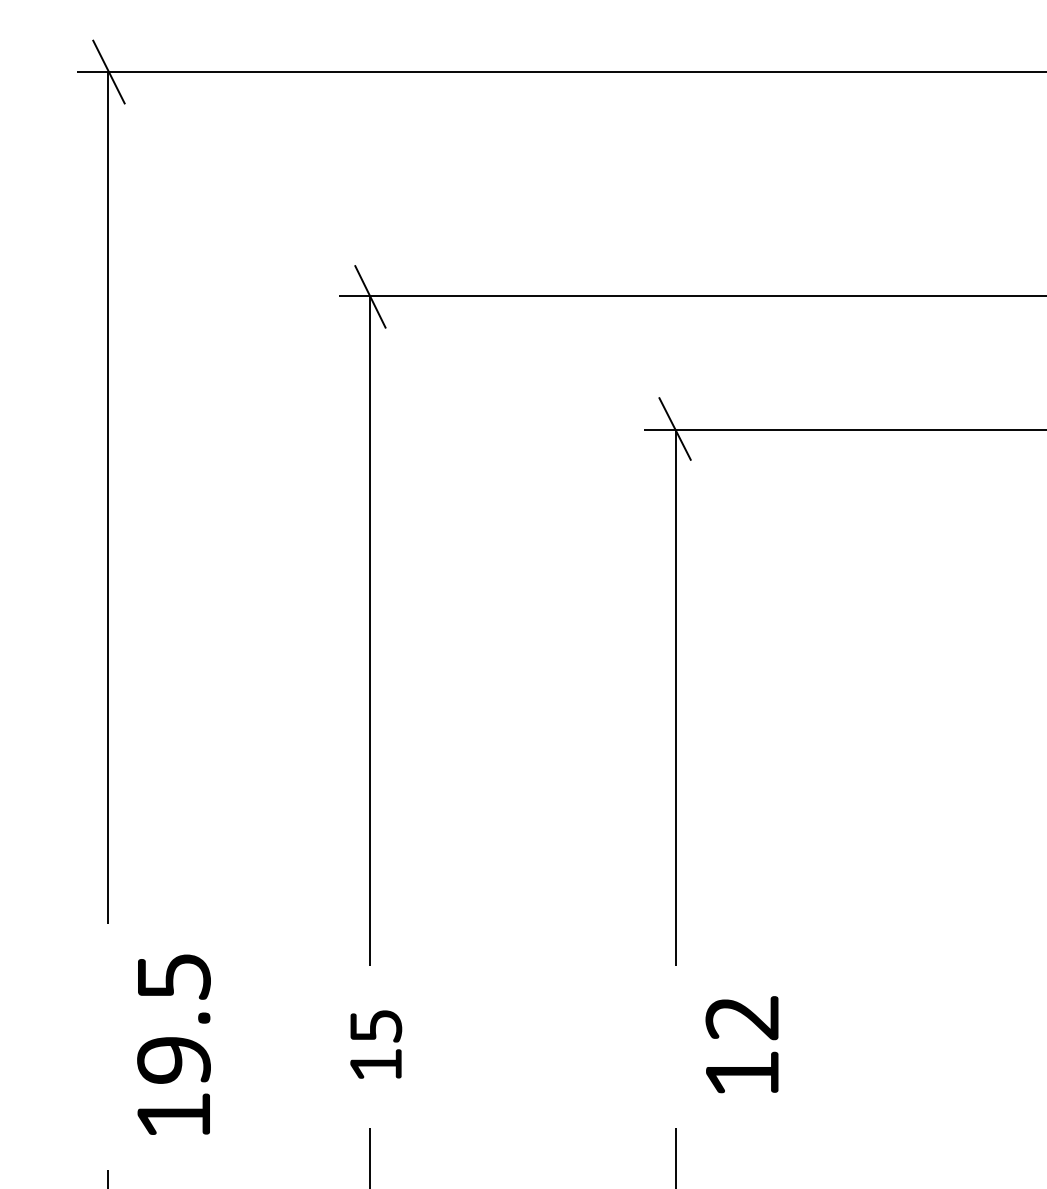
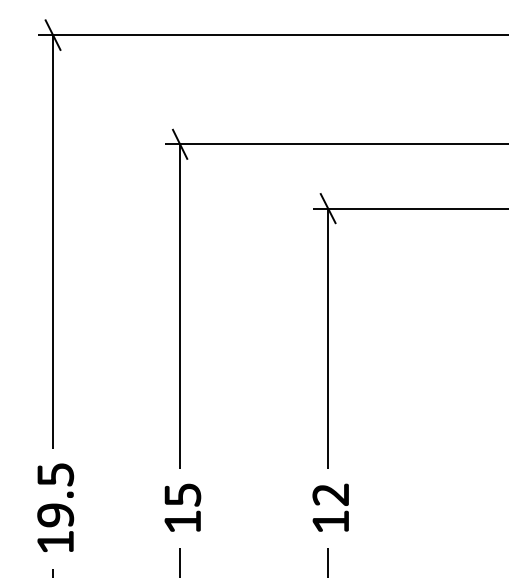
part: (756, 1027) -> (337, 499), moved
part: (173, 1044) -> (55, 507), moved
part: (375, 1044) -> (182, 507), size x1.43

